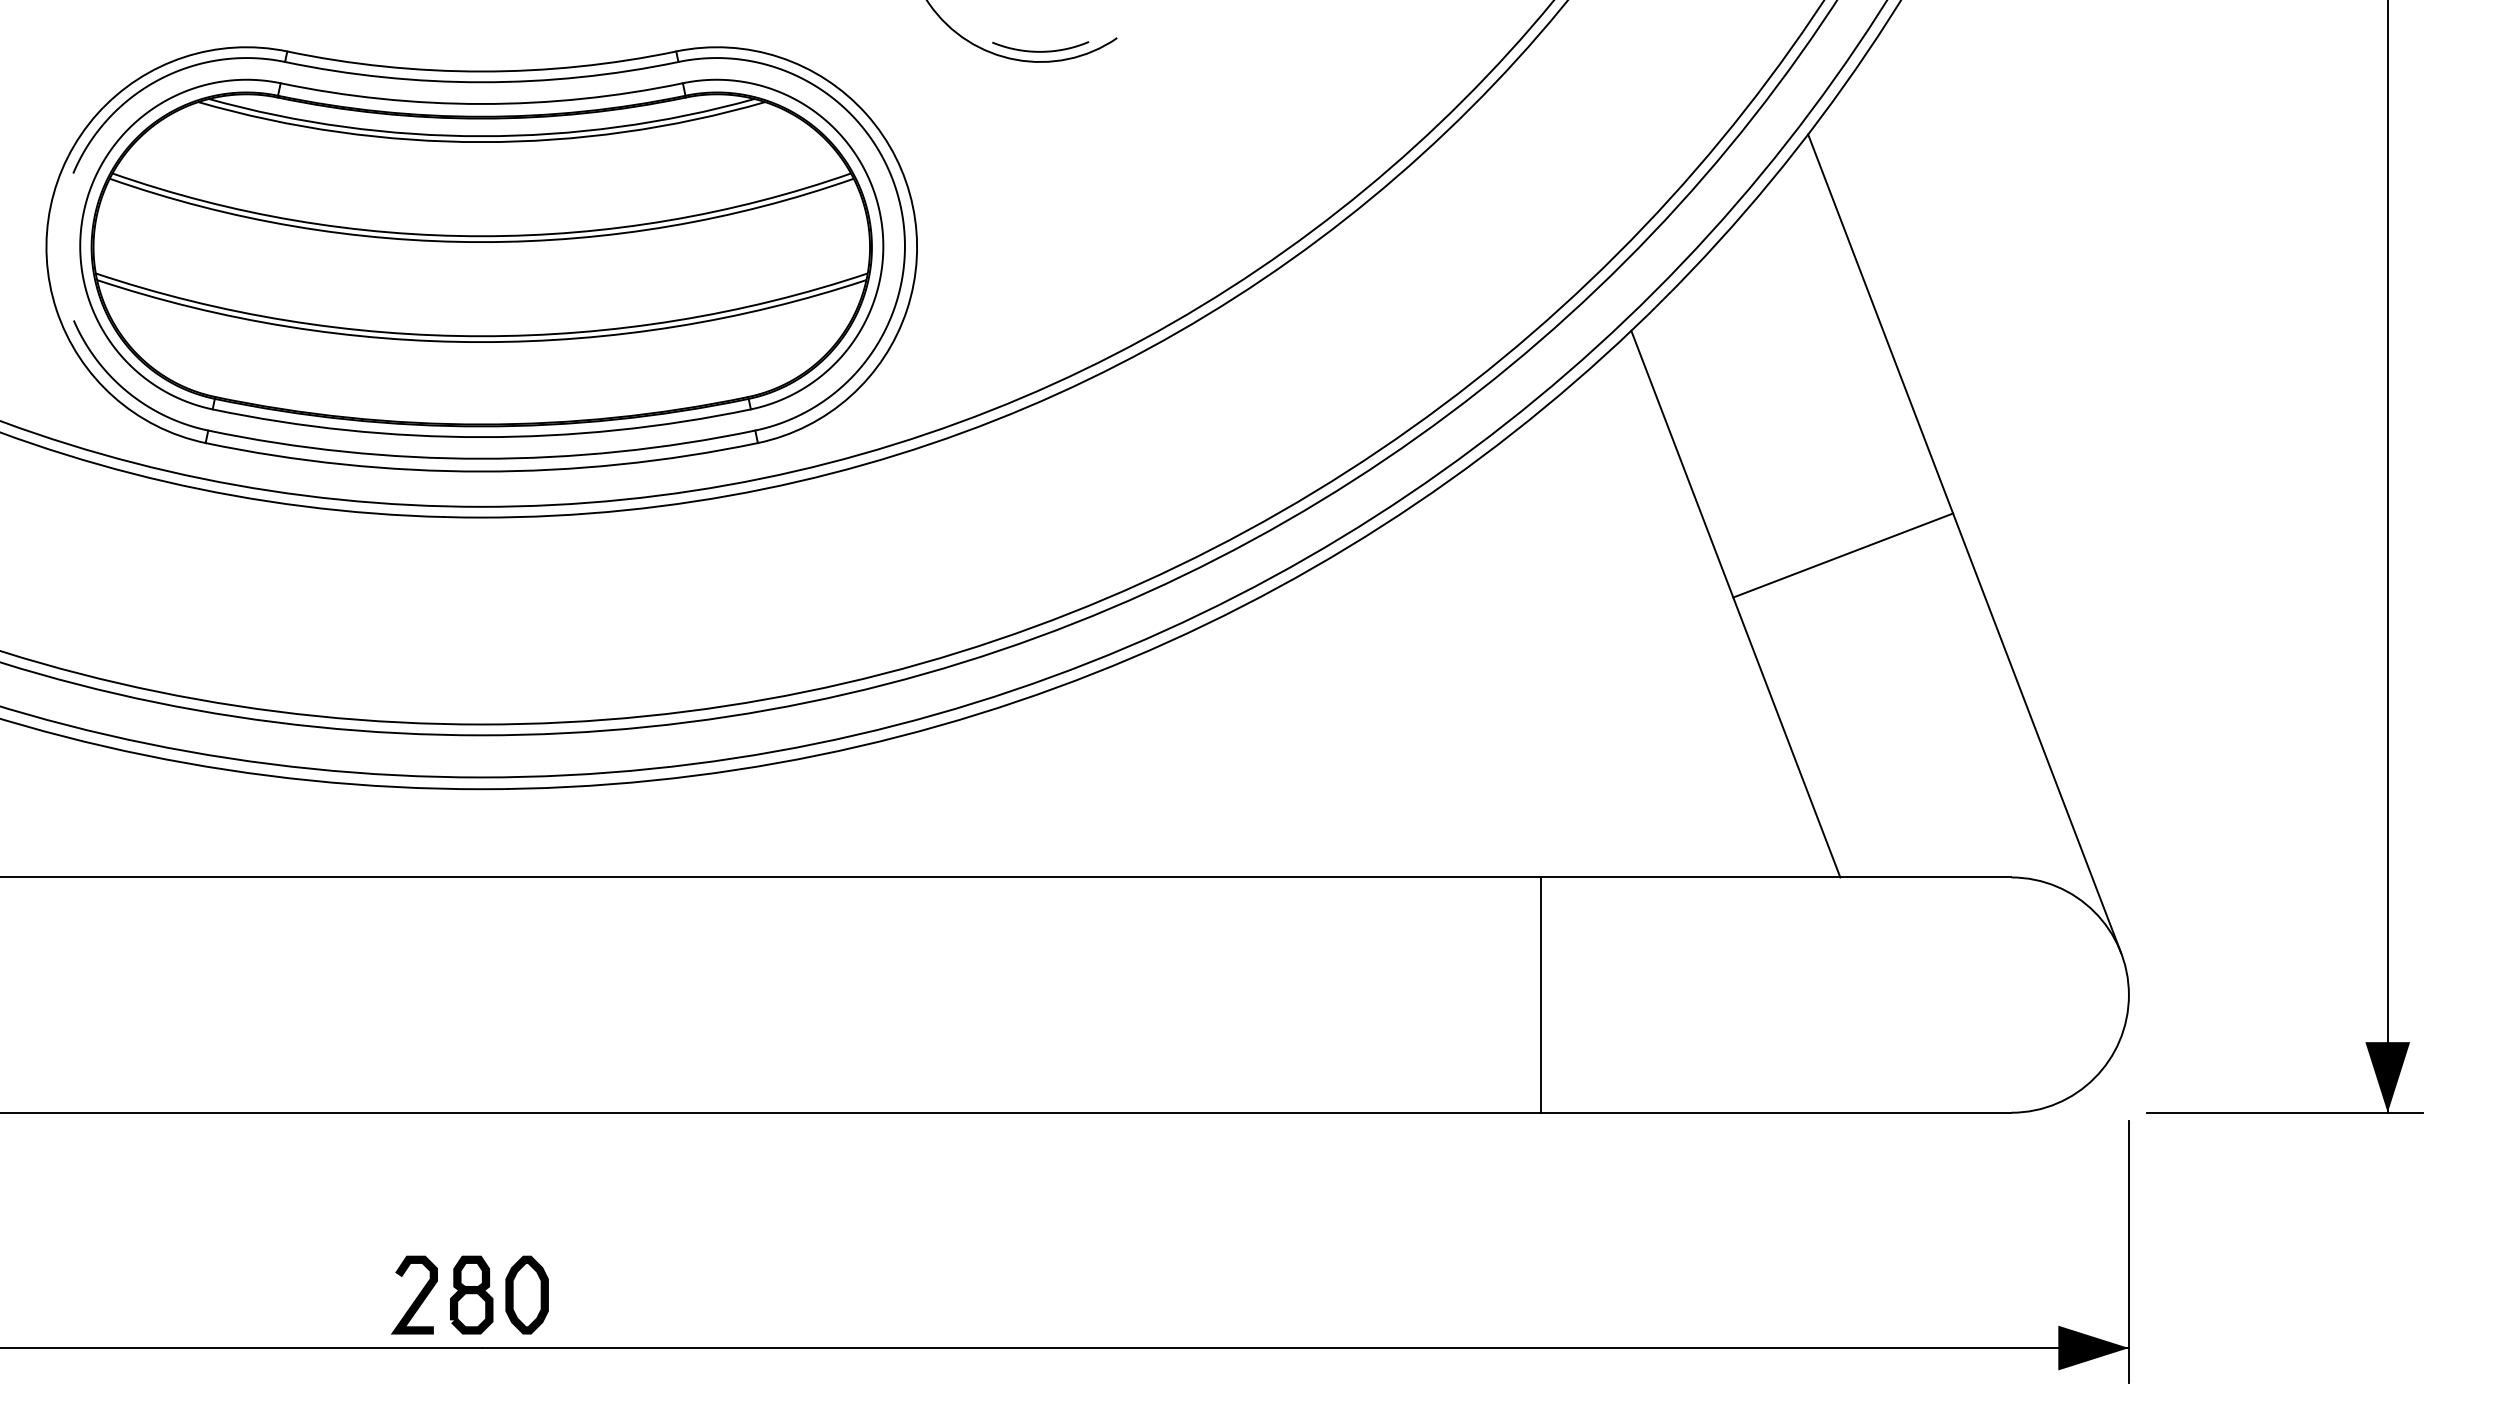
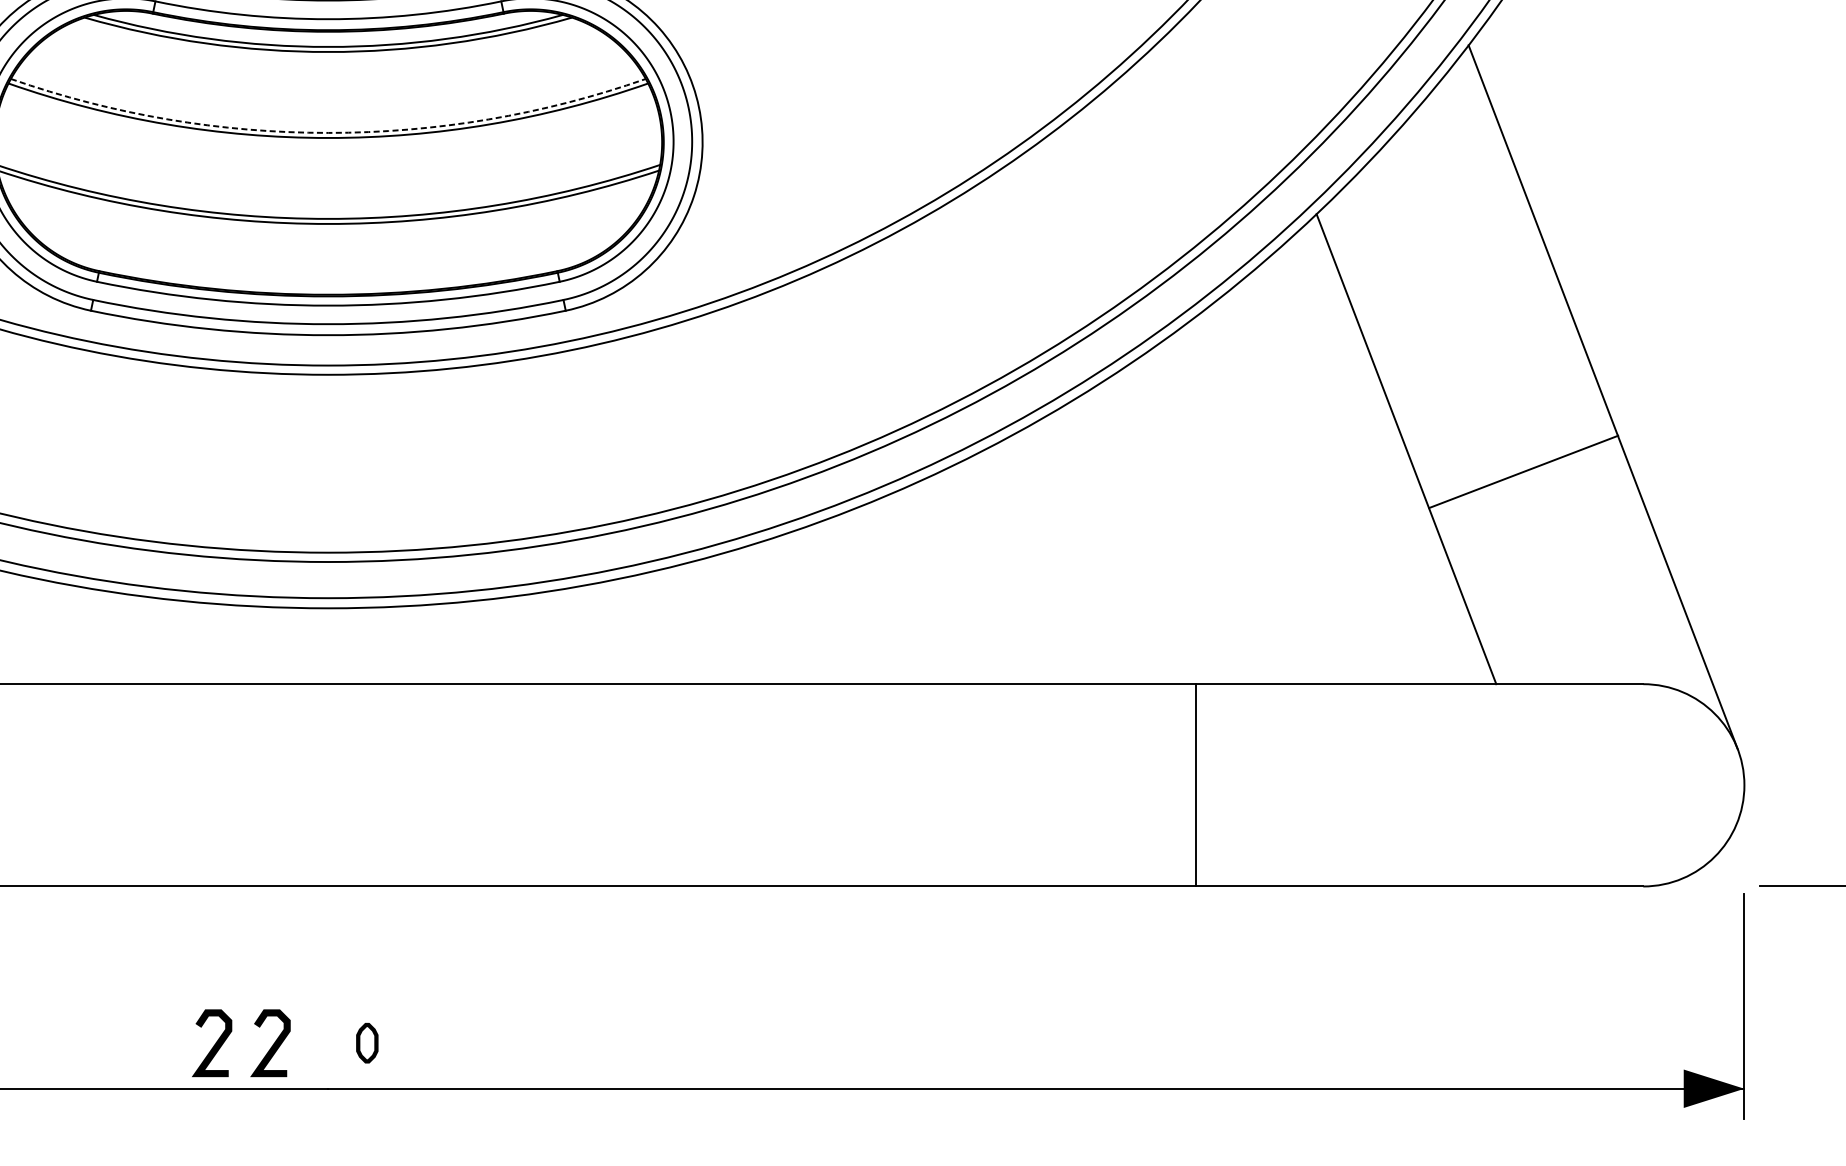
arc: (481, 236) -> (328, 133), solid -> dashed
line: (1843, 555) -> (1523, 471), moved
line: (1540, 994) -> (1195, 784), moved
part: (471, 1294) -> (319, 1042), removed
part: (526, 1294) -> (366, 1042), size x0.6
curve: (349, 1296) -> (214, 1044), added

